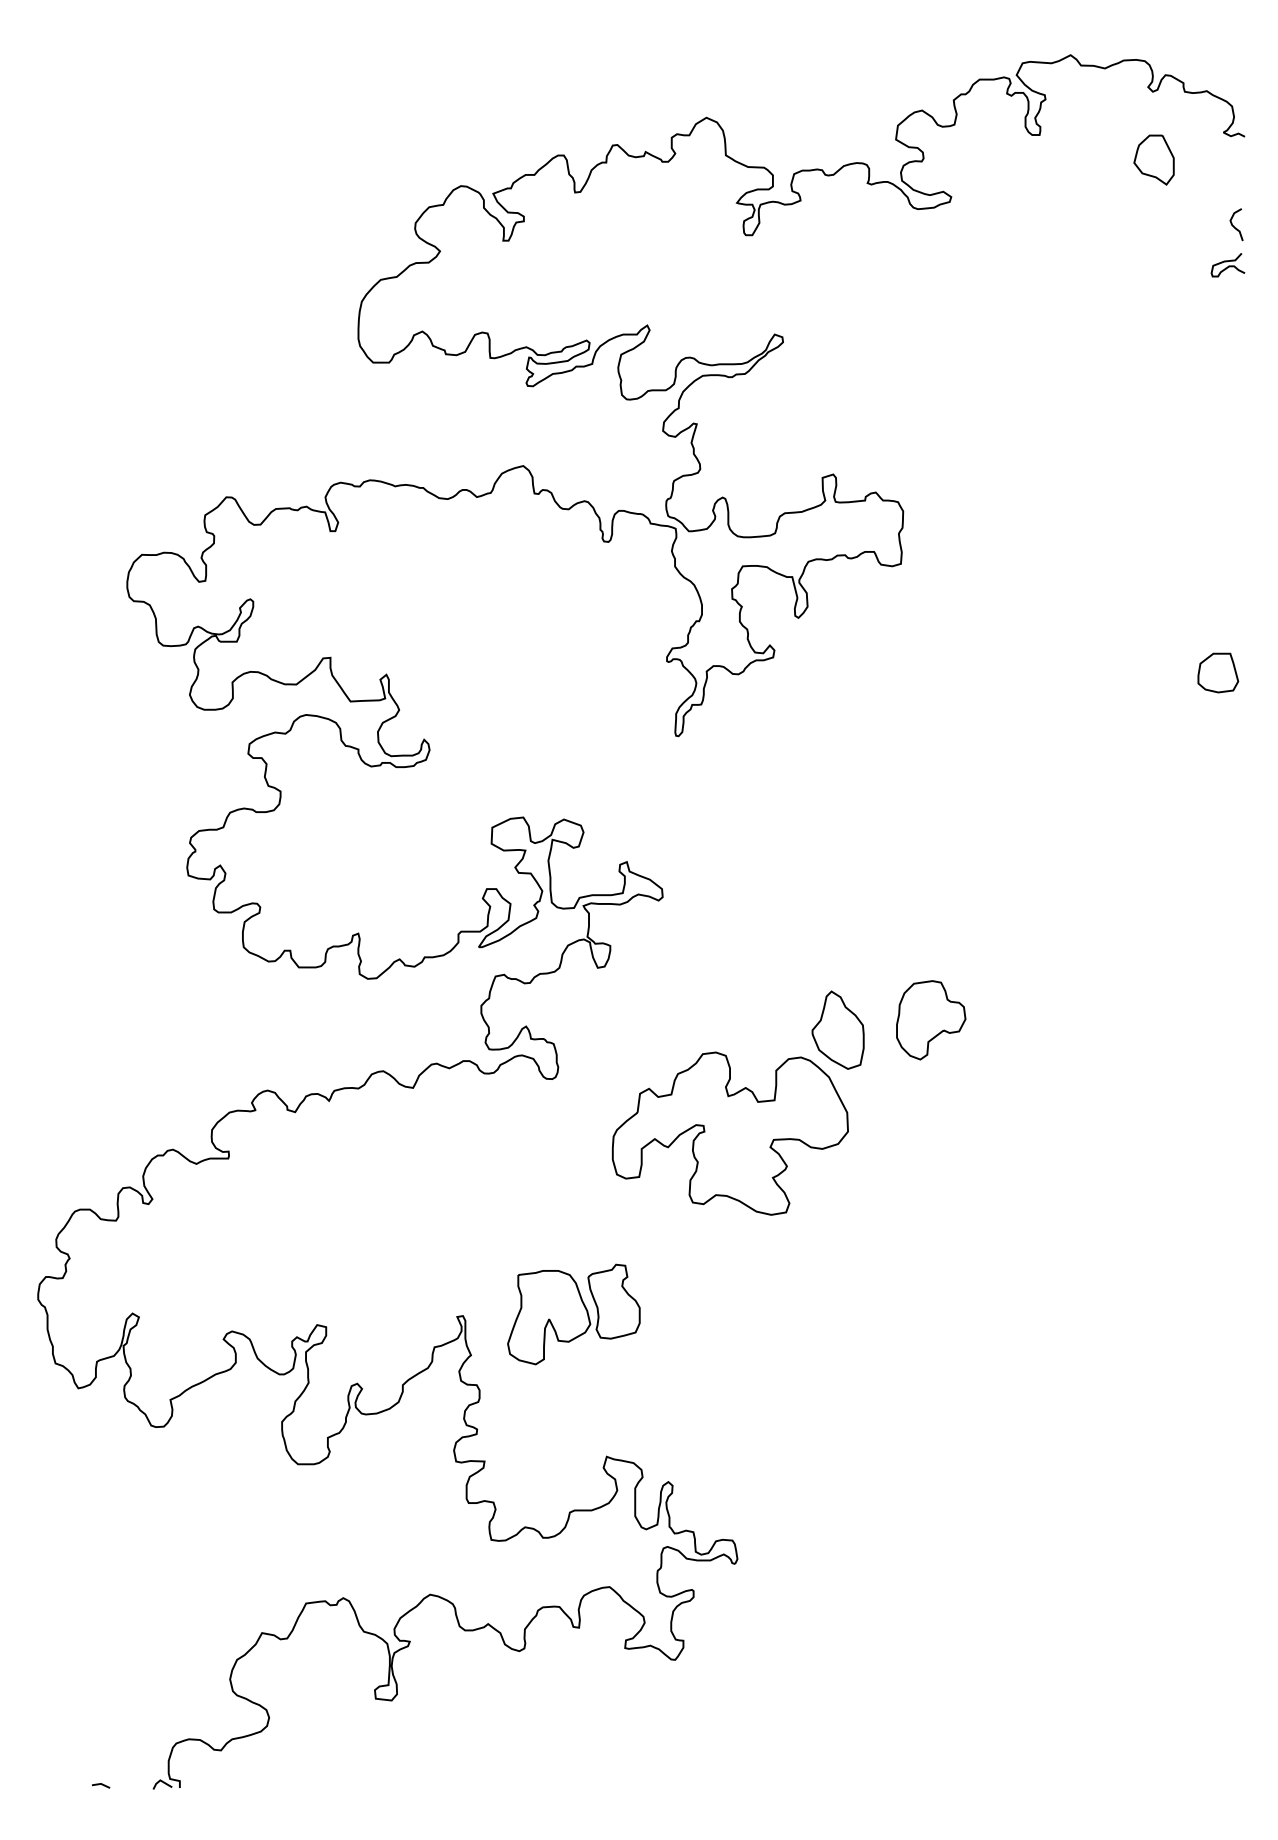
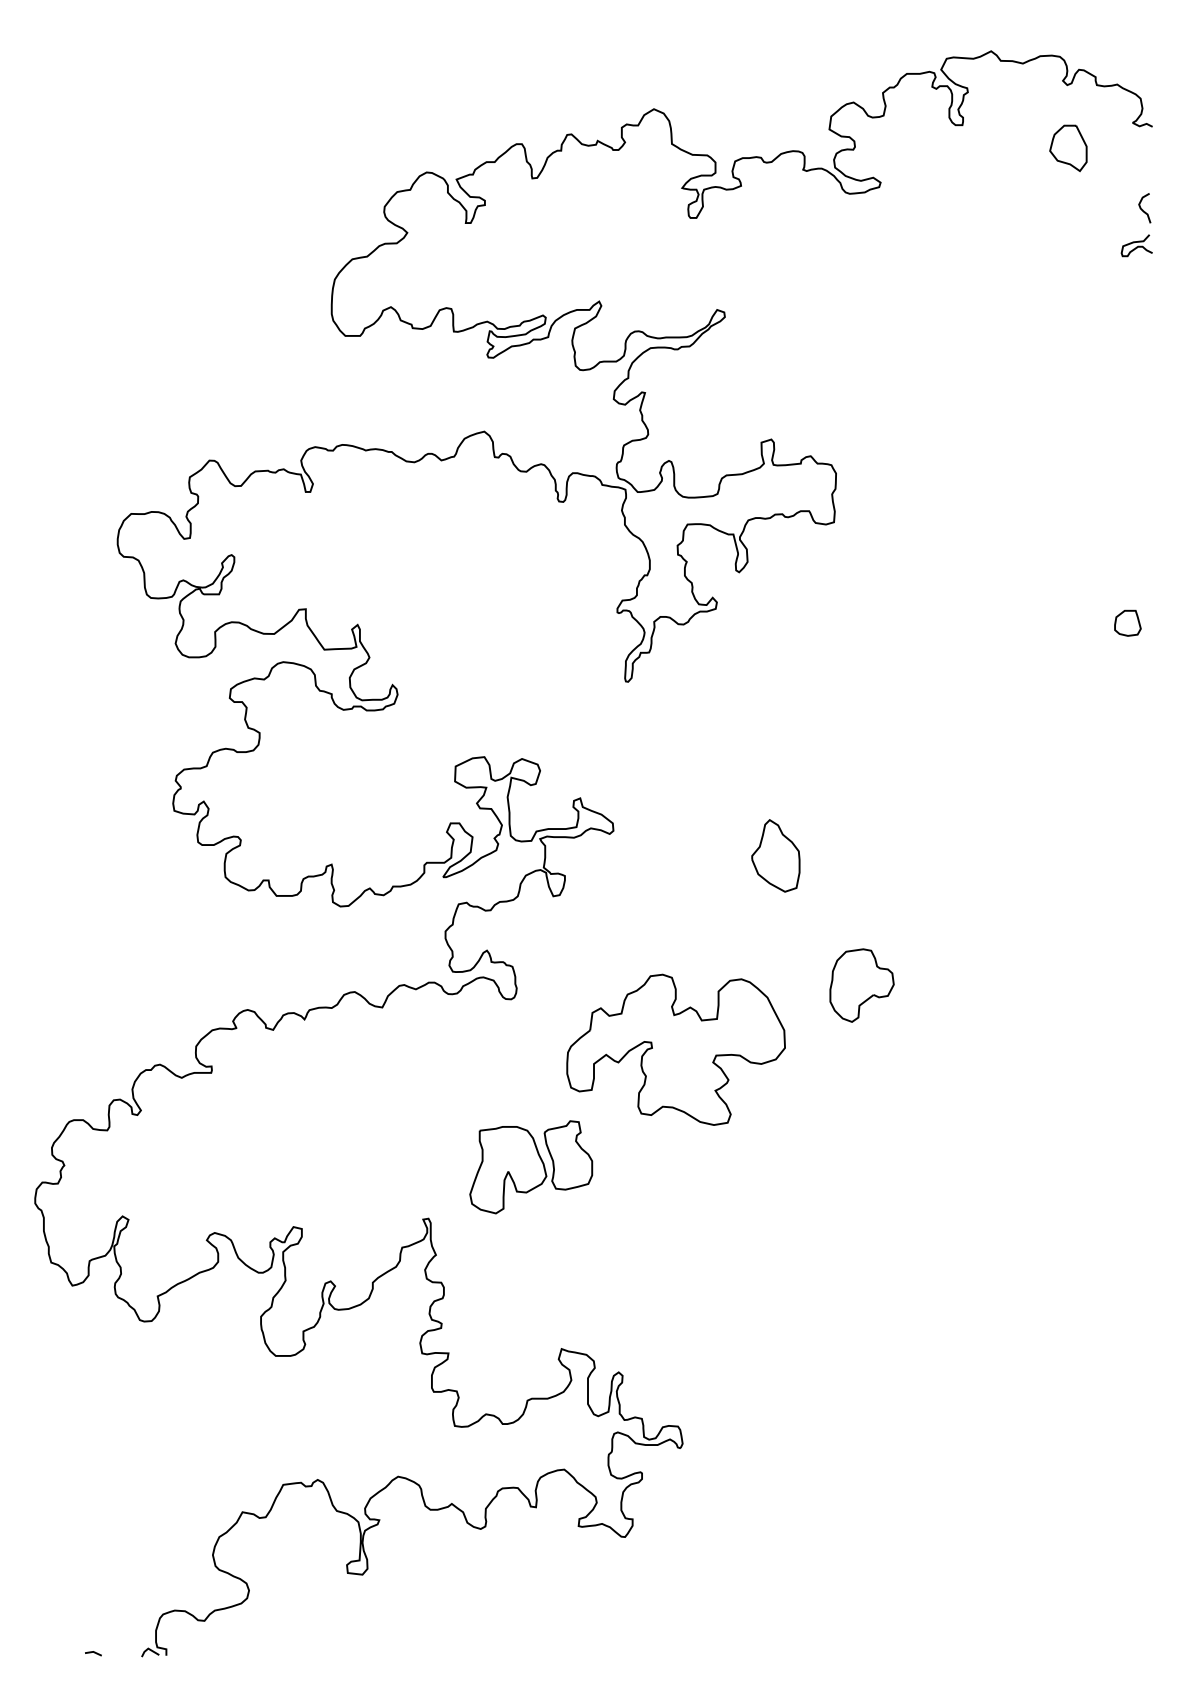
part: (1218, 672) -> (1128, 622), size x0.7
part: (931, 1020) -> (862, 985), moved
part: (837, 1029) -> (775, 855), moved
part: (573, 1314) -> (530, 1167), moved

